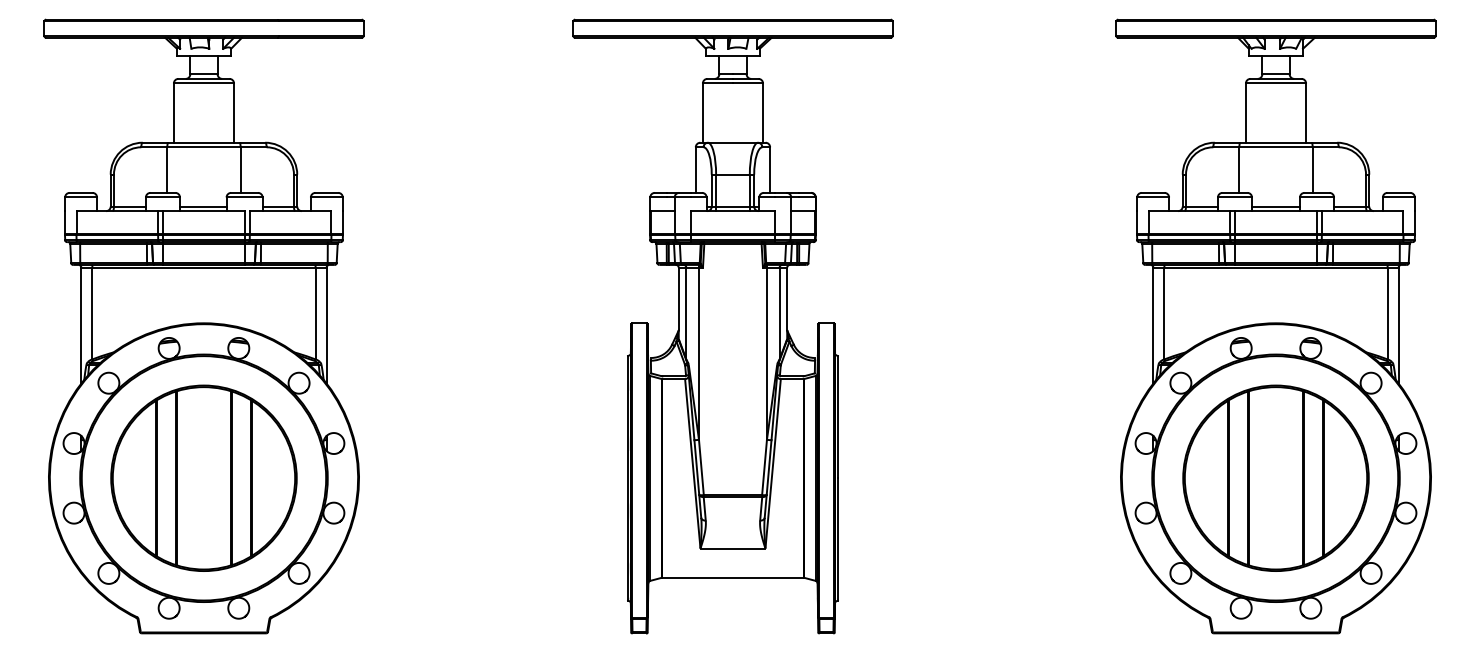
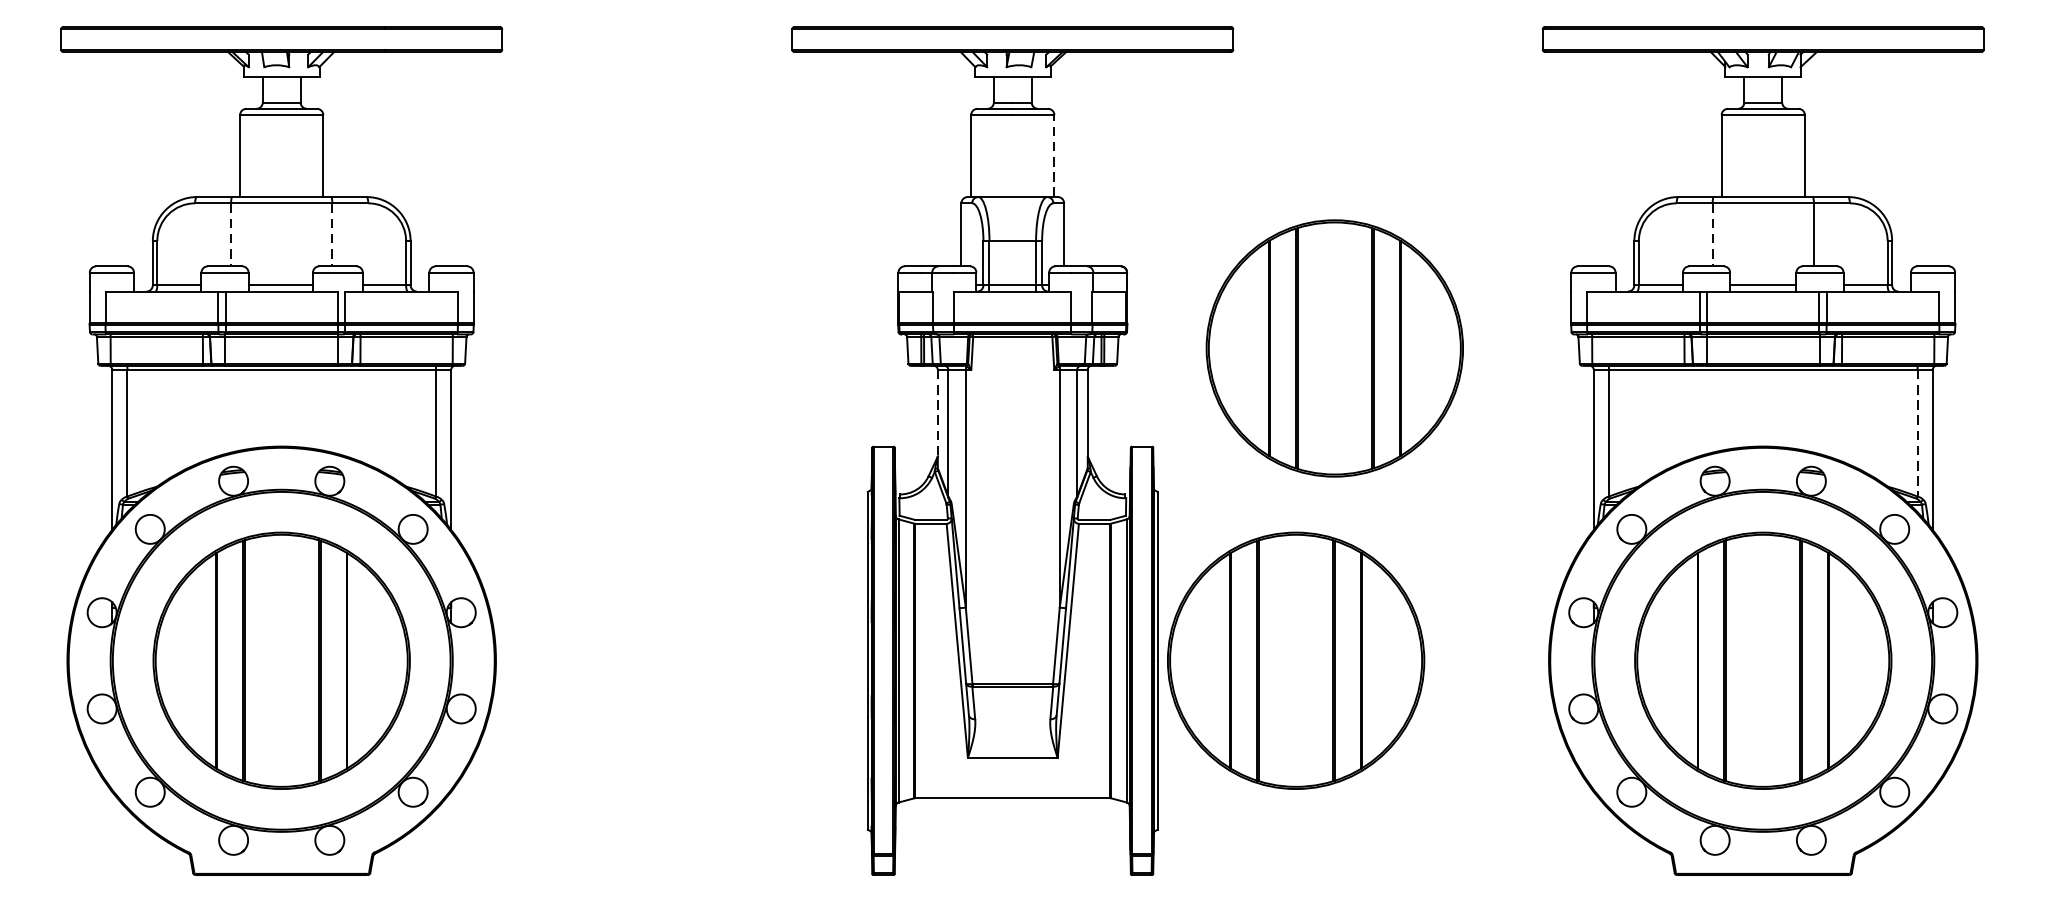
line: (763, 113) -> (1054, 156), solid -> dashed
line: (167, 170) -> (231, 235), solid -> dashed
line: (240, 170) -> (332, 235), solid -> dashed
line: (1239, 170) -> (1712, 235), solid -> dashed
part: (965, 251) -> (1334, 347), added
line: (678, 299) -> (937, 413), solid -> dashed
line: (1387, 313) -> (1917, 433), solid -> dashed
part: (937, 477) -> (1295, 659), added

